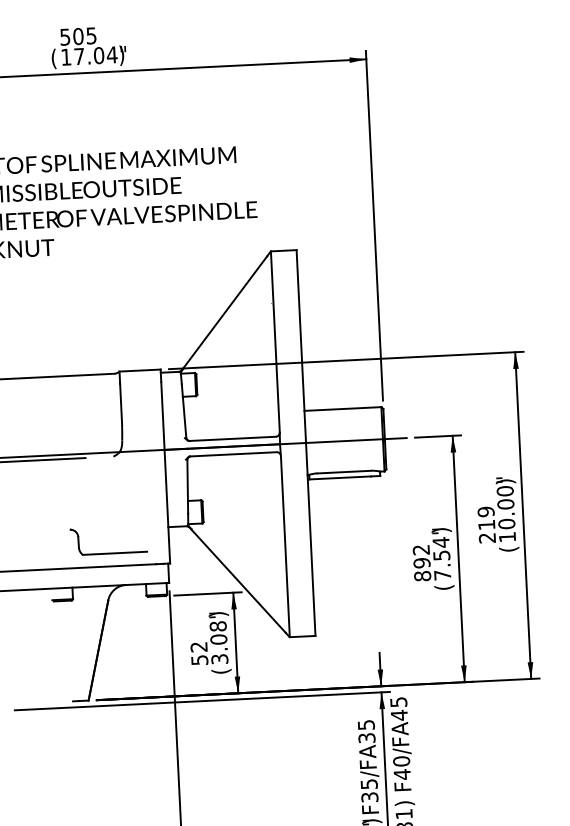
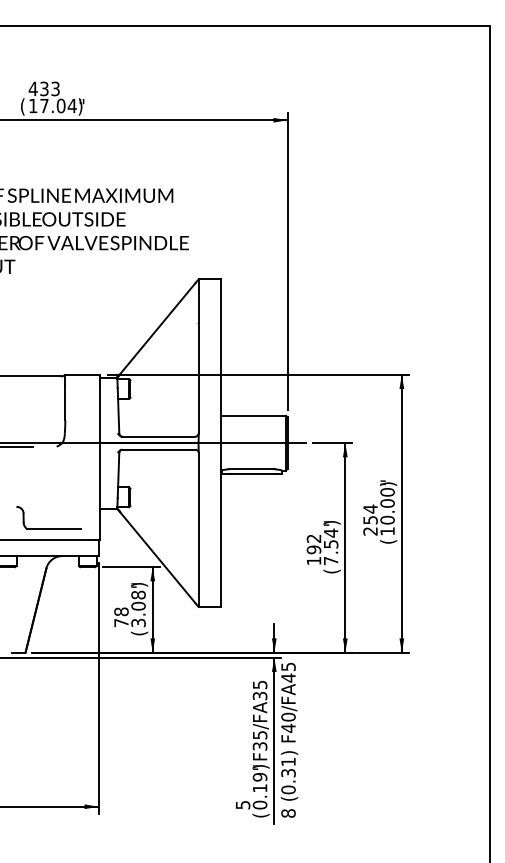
text: (77, 36) -> (43, 88), 505 -> 433
text: (486, 518) -> (370, 514), 219 -> 254
text: (421, 575) -> (313, 560), 892 -> 192
text: (199, 653) -> (121, 617), 52 -> 78

